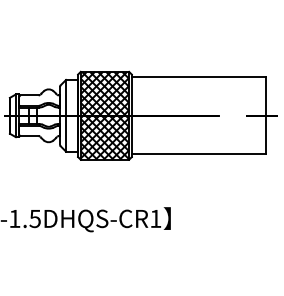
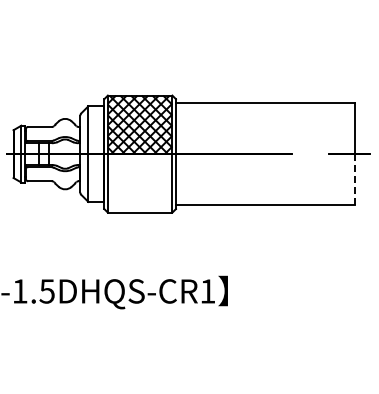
line: (266, 134) -> (355, 179), solid -> dashed
hatch: (104, 137) -> (139, 183), removed

